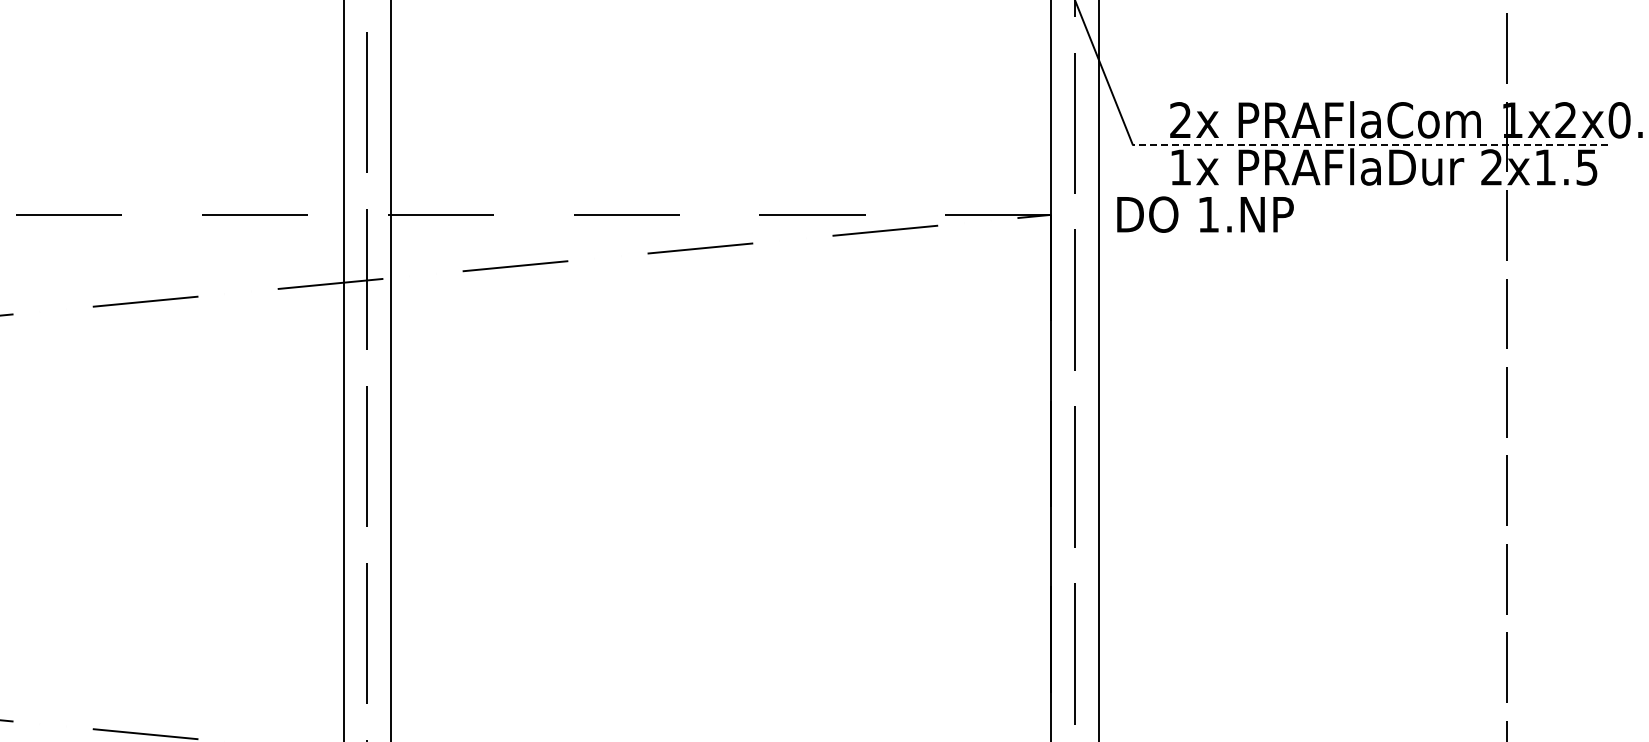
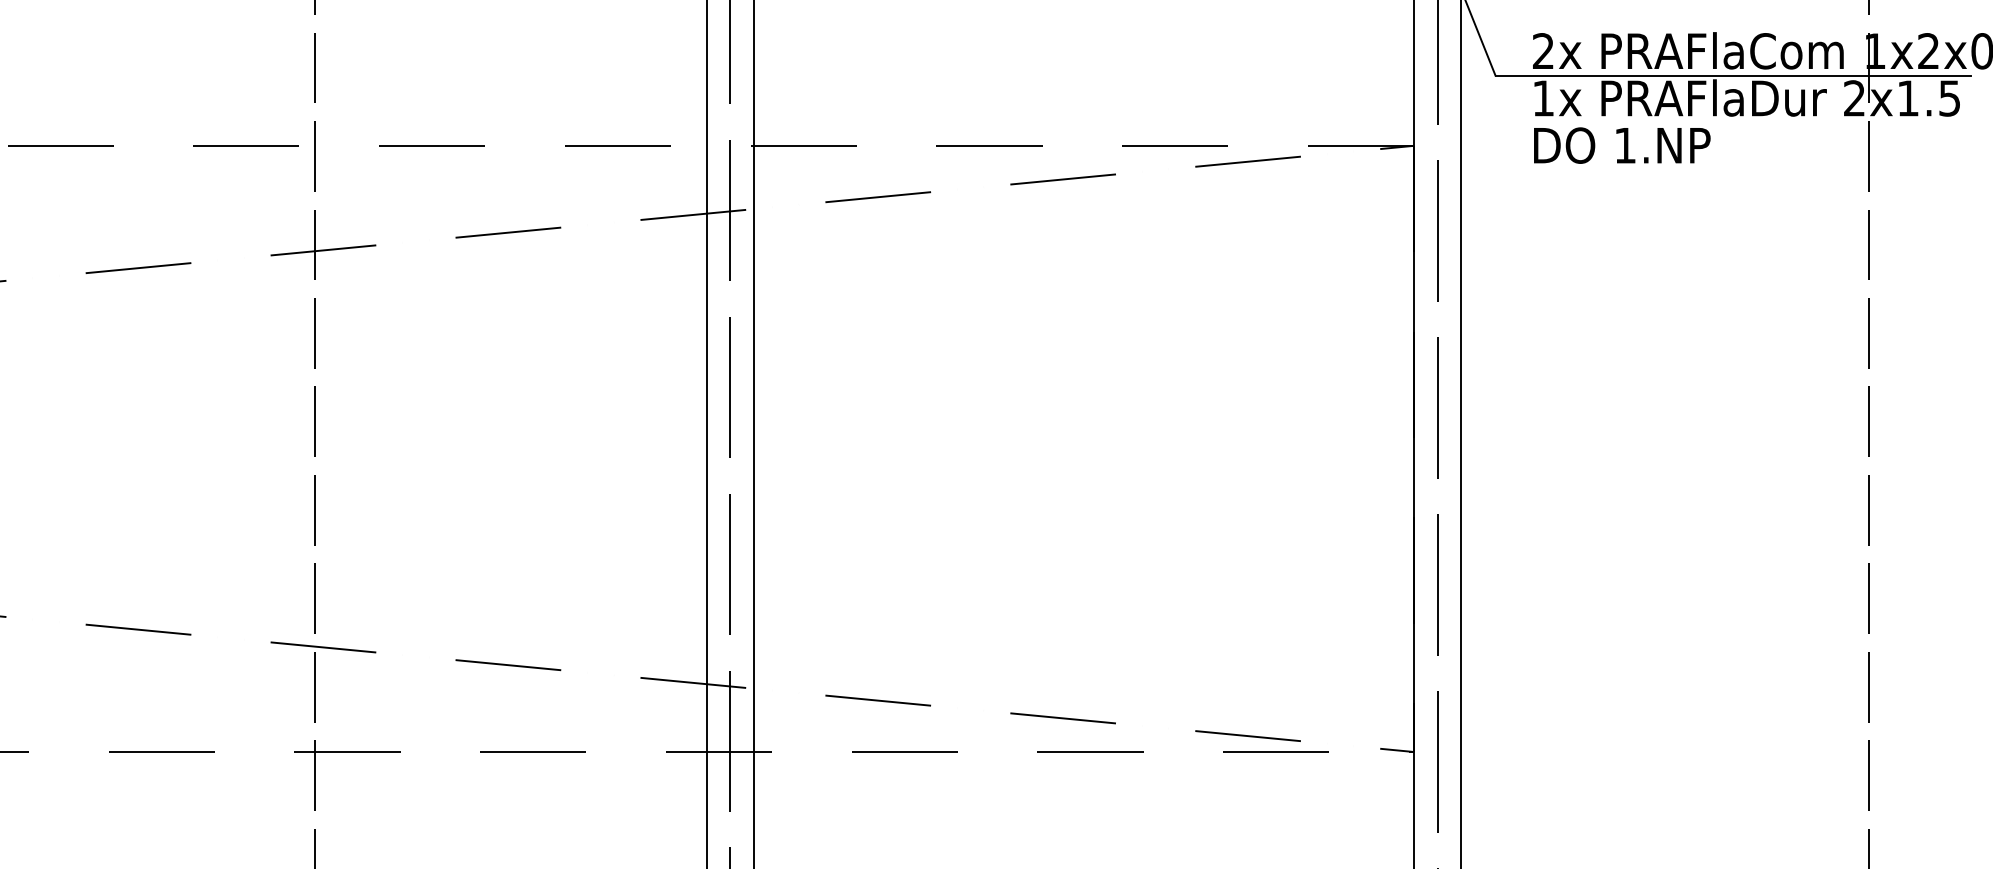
line: (1370, 144) -> (1733, 75), dashed -> solid
text: (1205, 214) -> (1622, 145), moved

